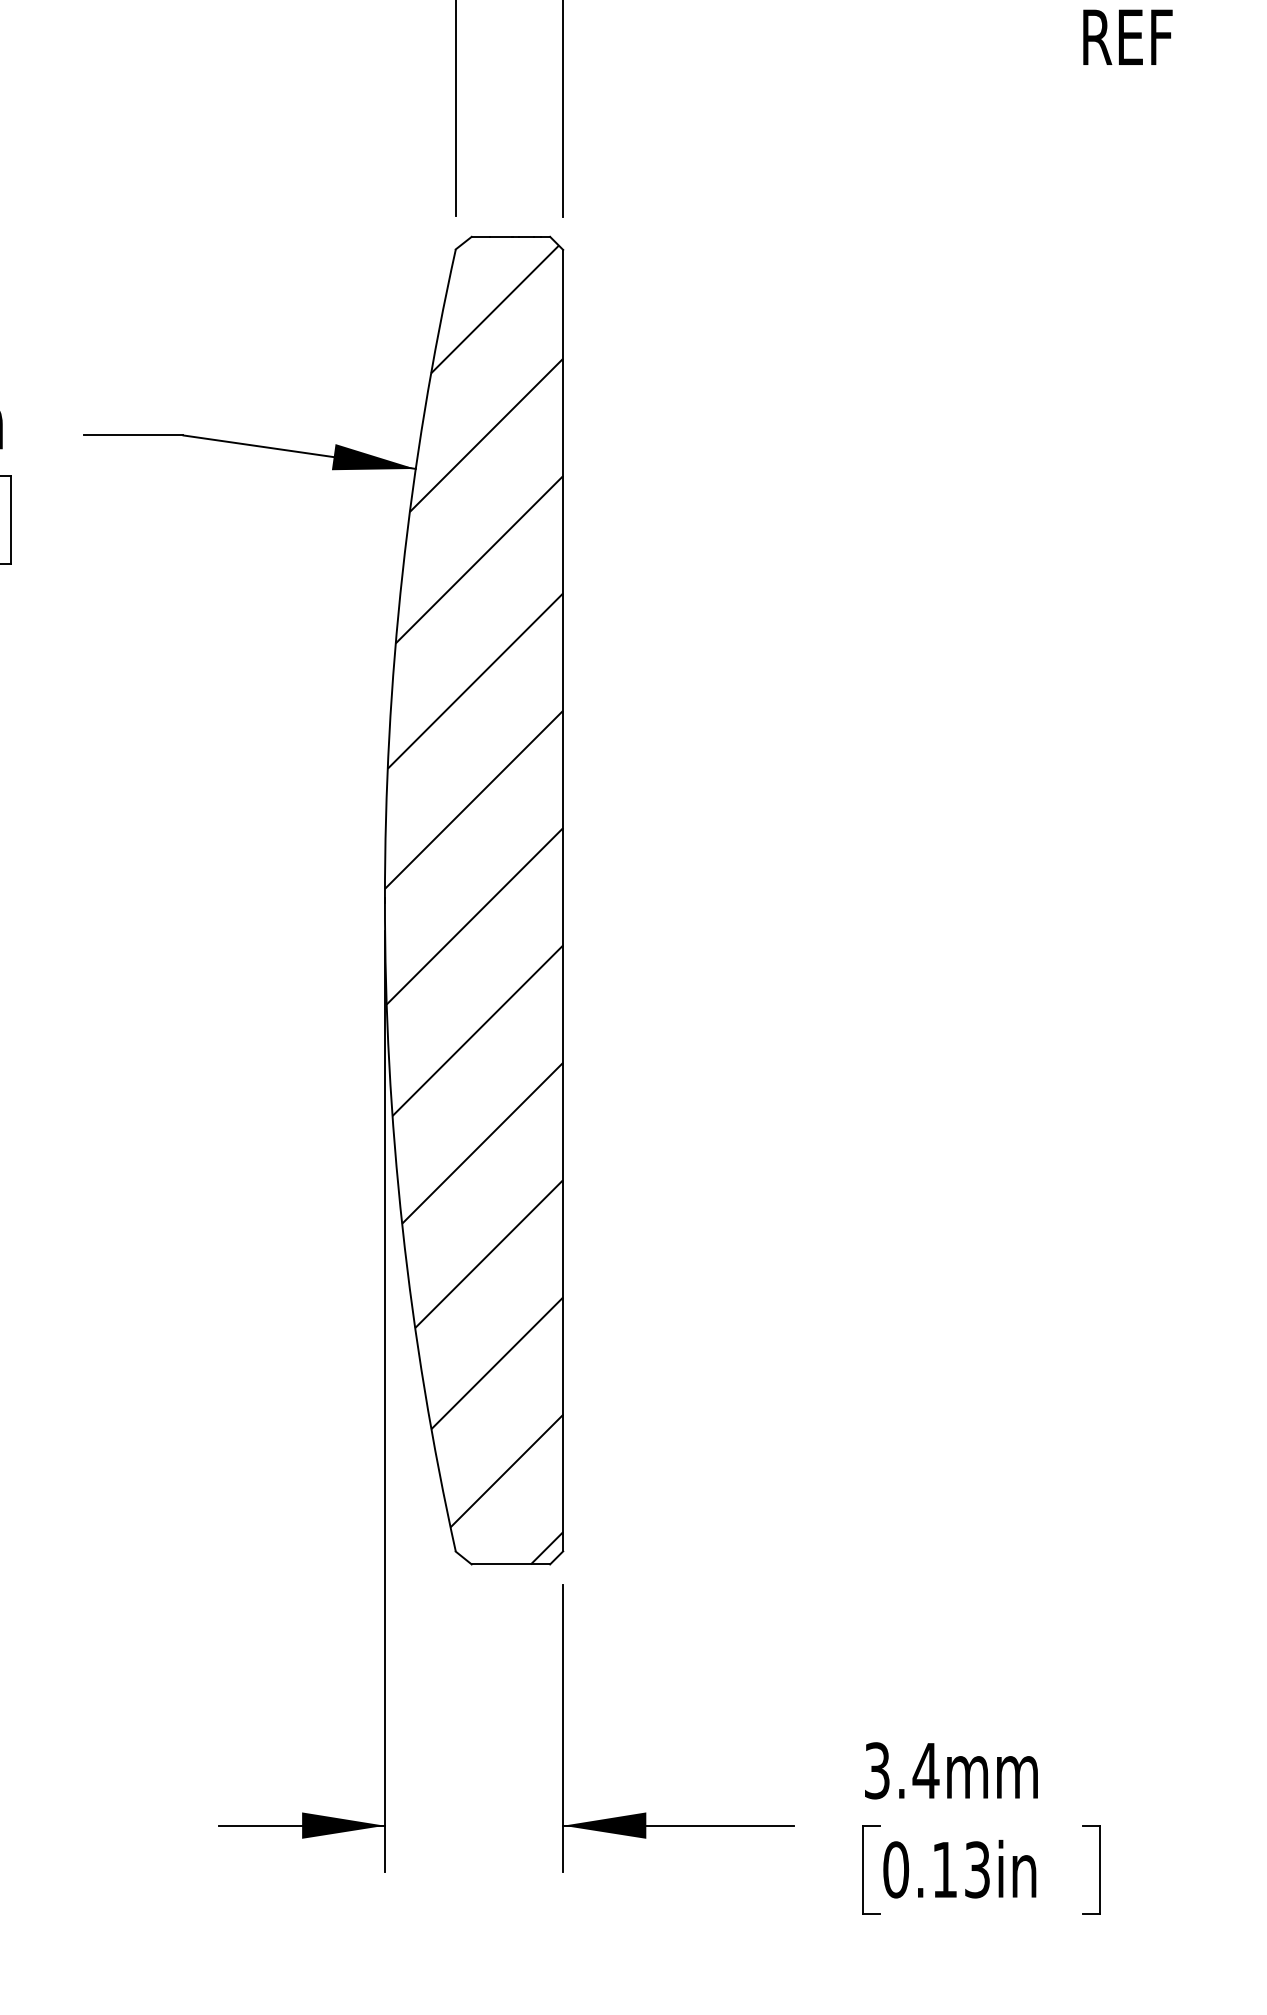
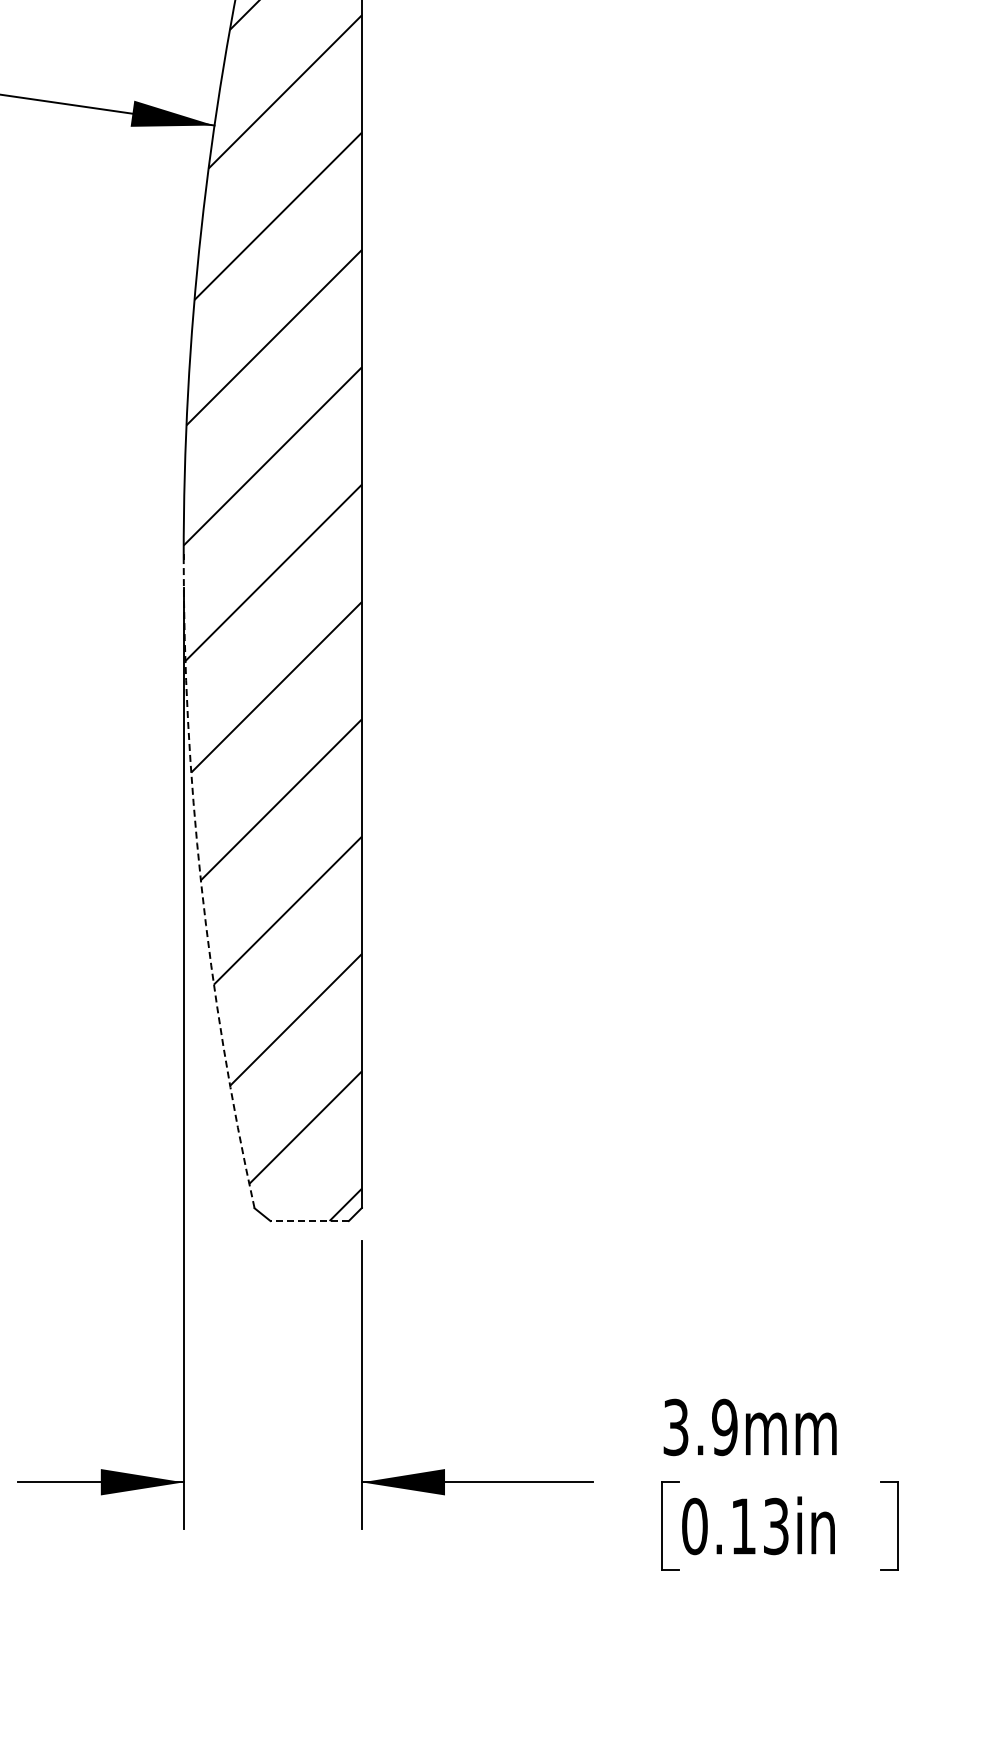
arc: (402, 1227) -> (201, 884), solid -> dashed
line: (510, 1564) -> (309, 1221), solid -> dashed
text: (925, 1770) -> (724, 1427), 3.4mm -> 3.9mm

